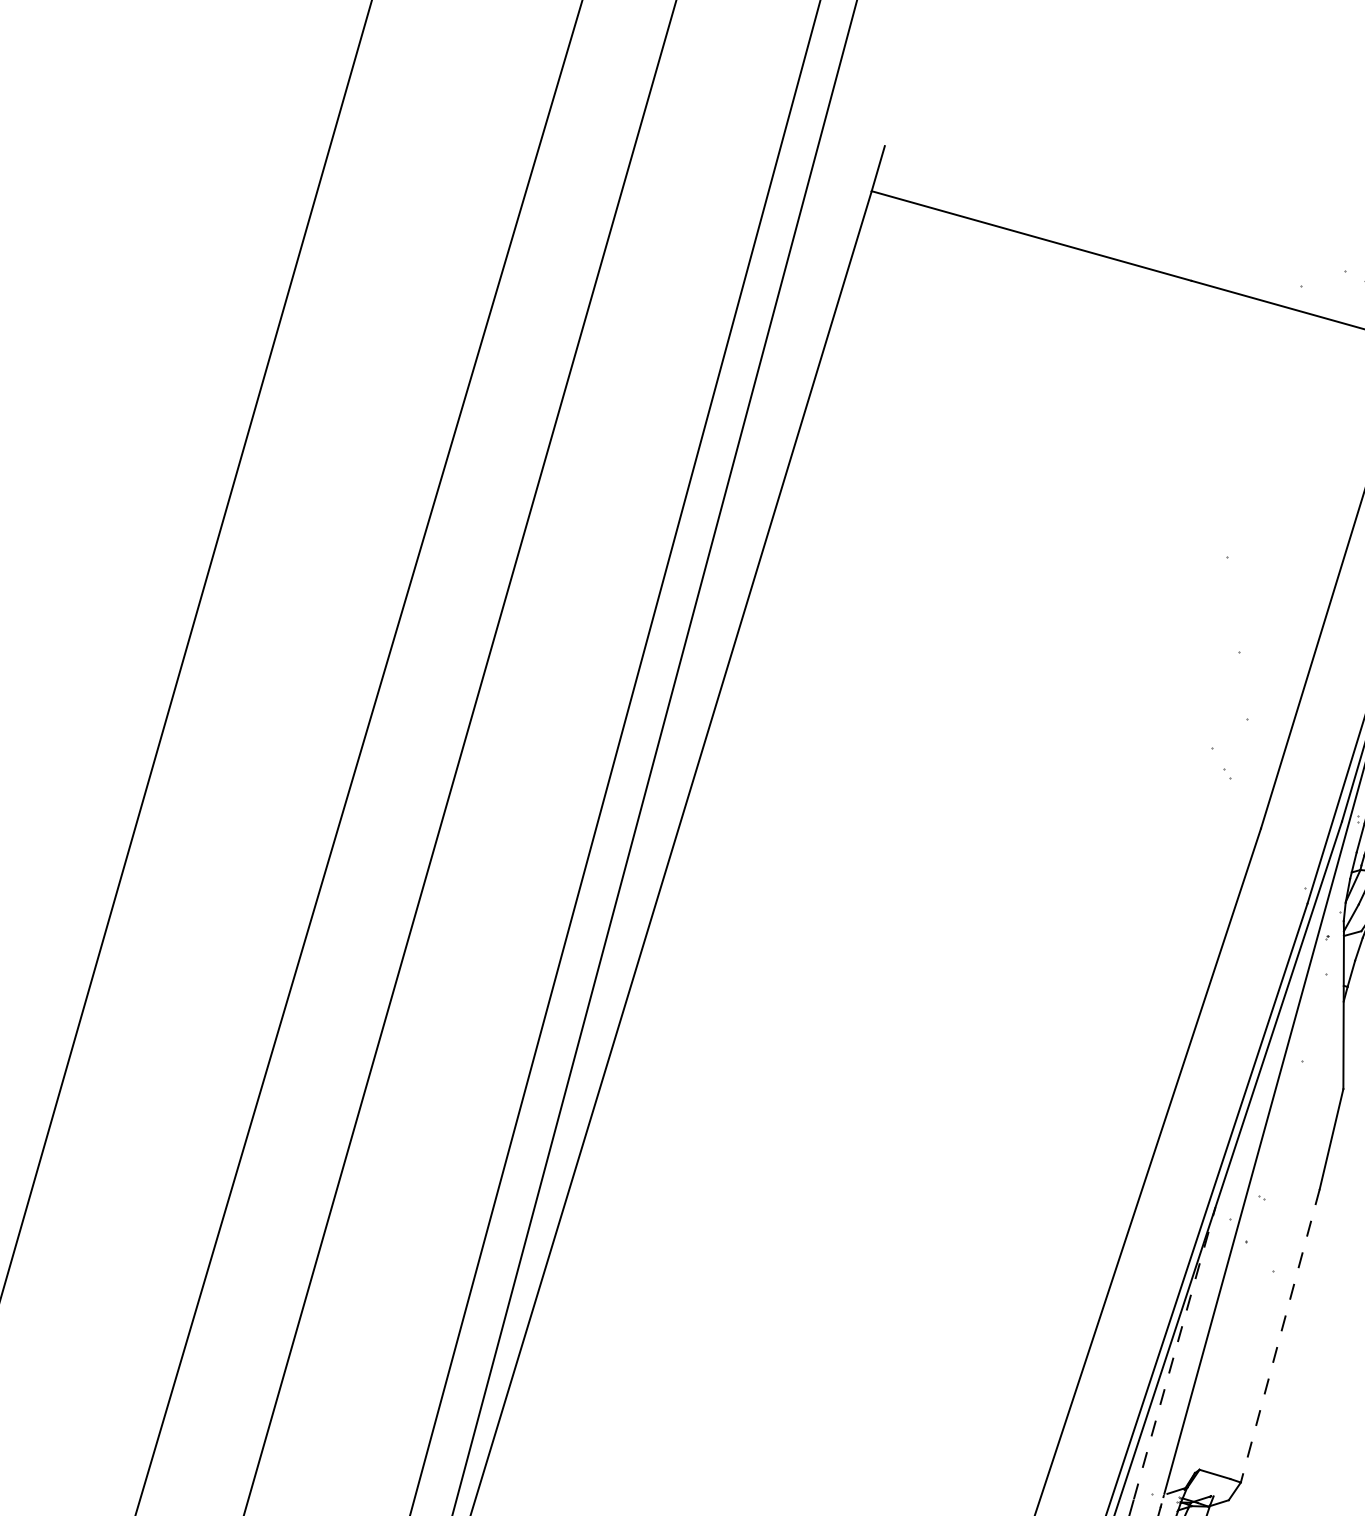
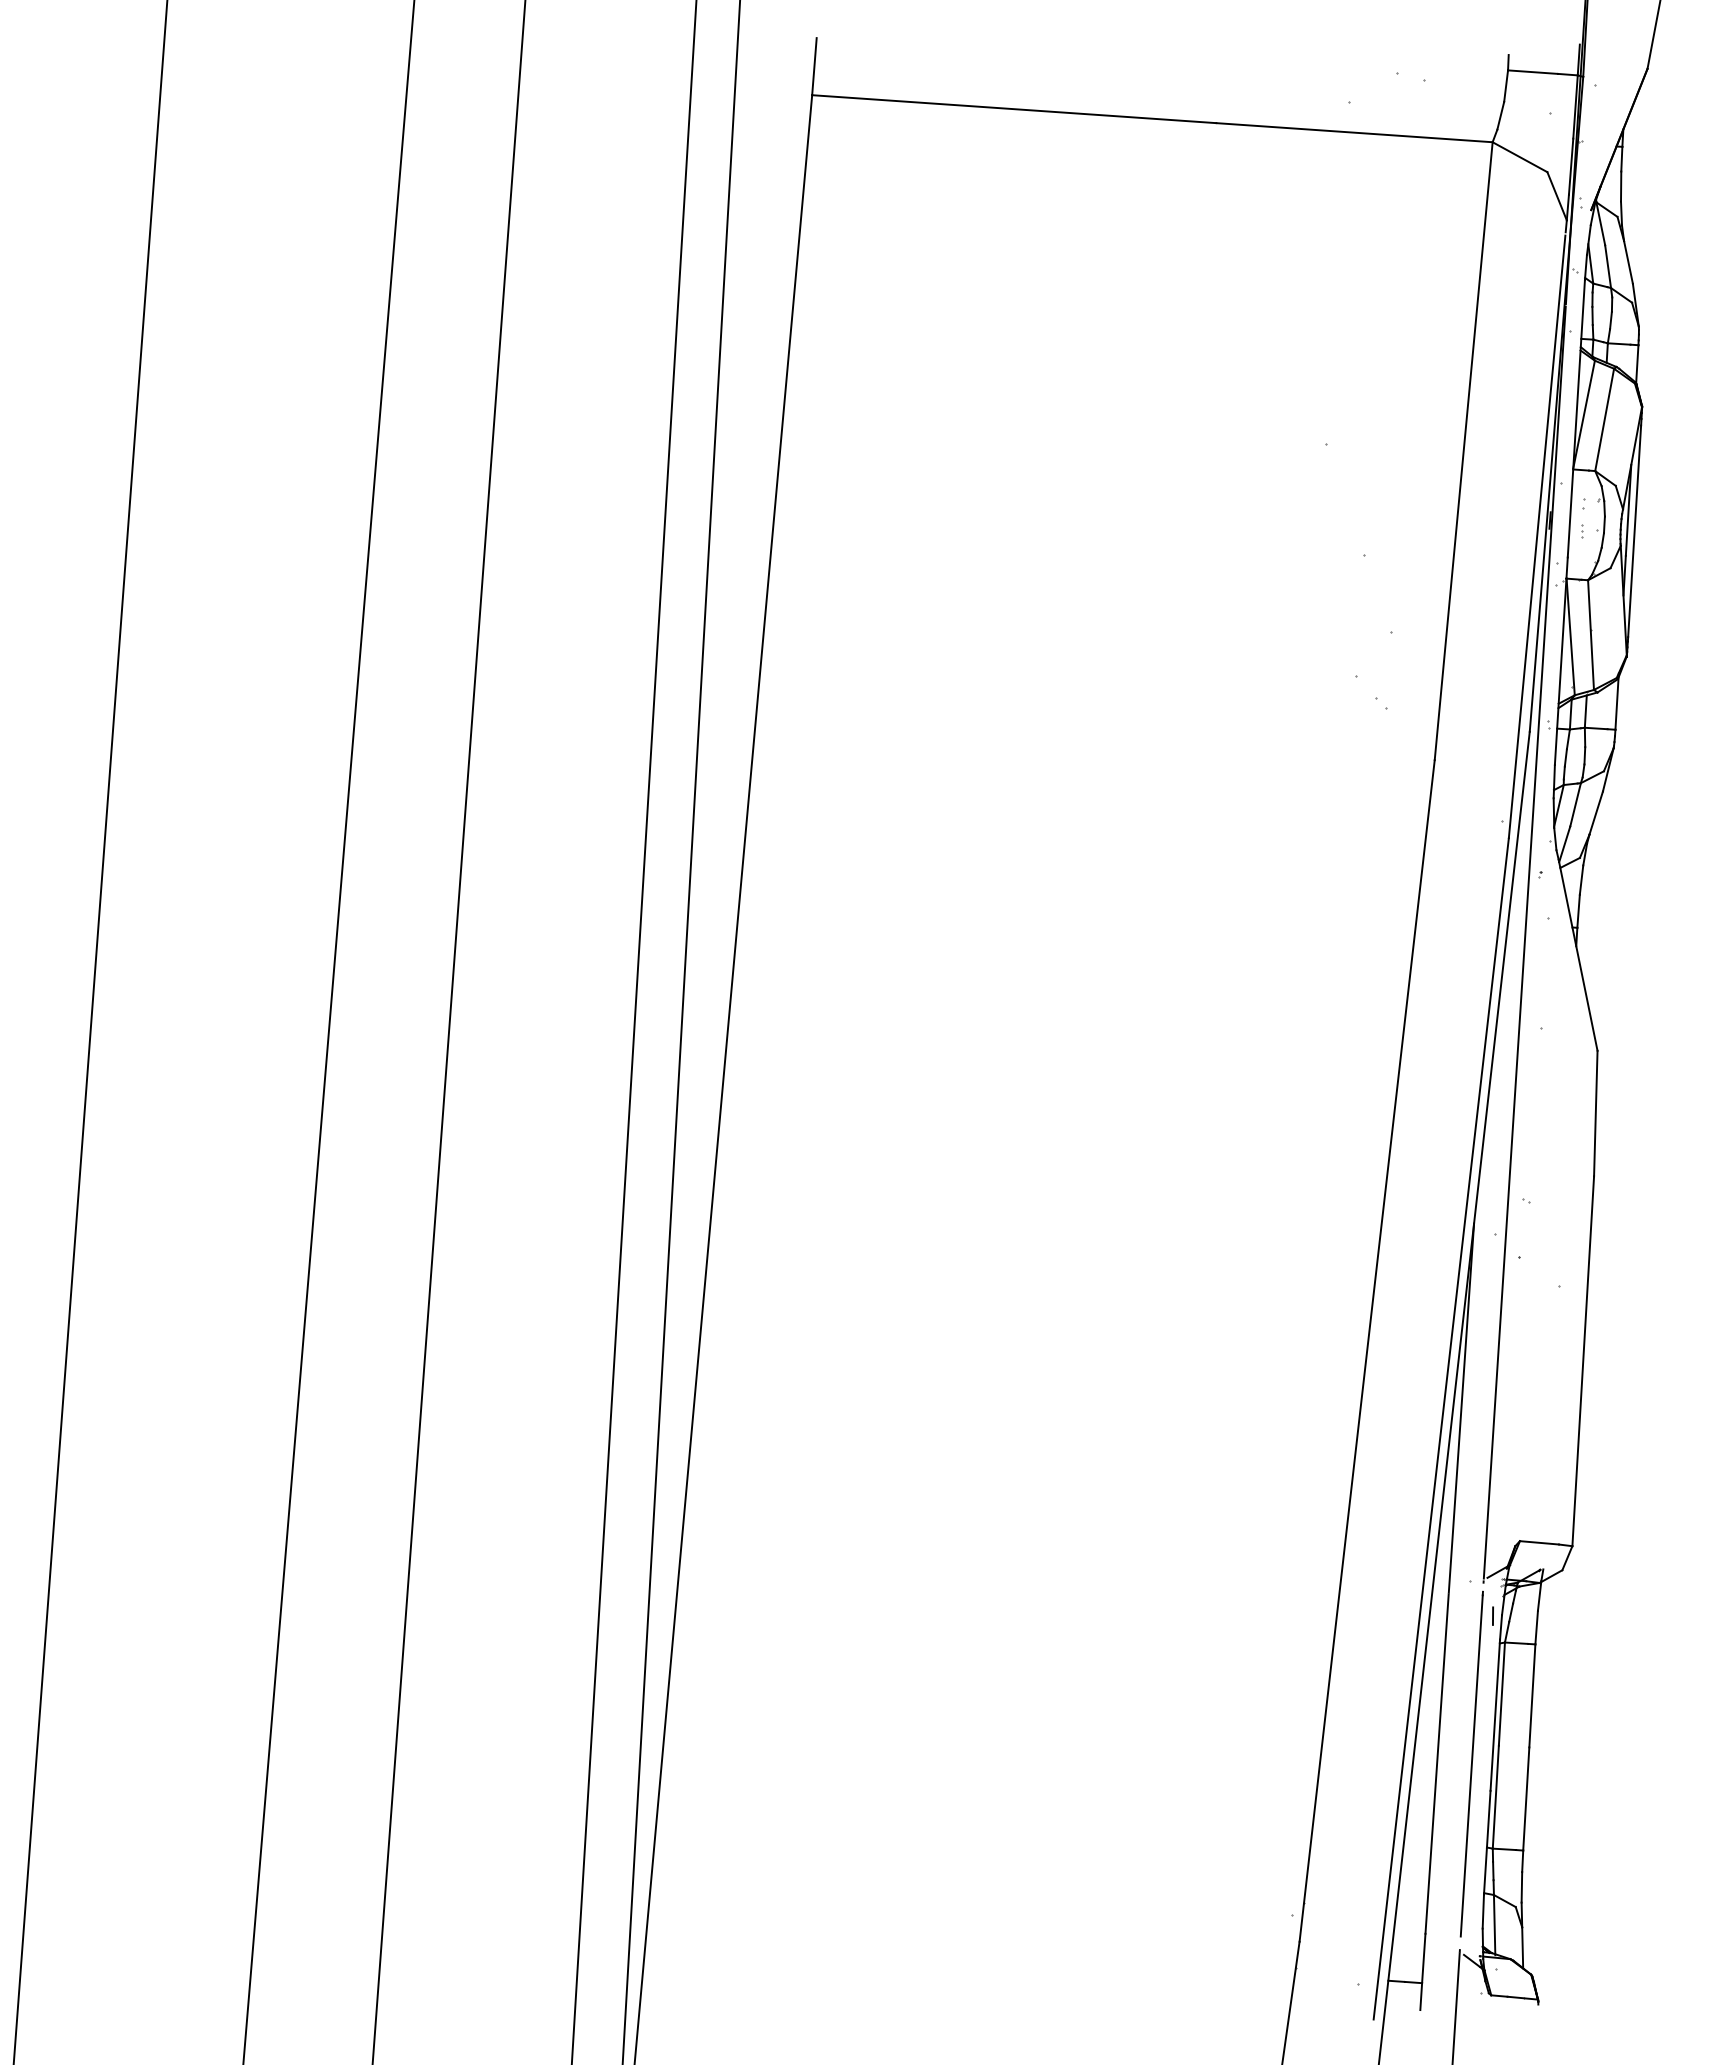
line: (1280, 1336) -> (1583, 1361), dashed -> solid
line: (1174, 1353) -> (1461, 1408), dashed -> solid

